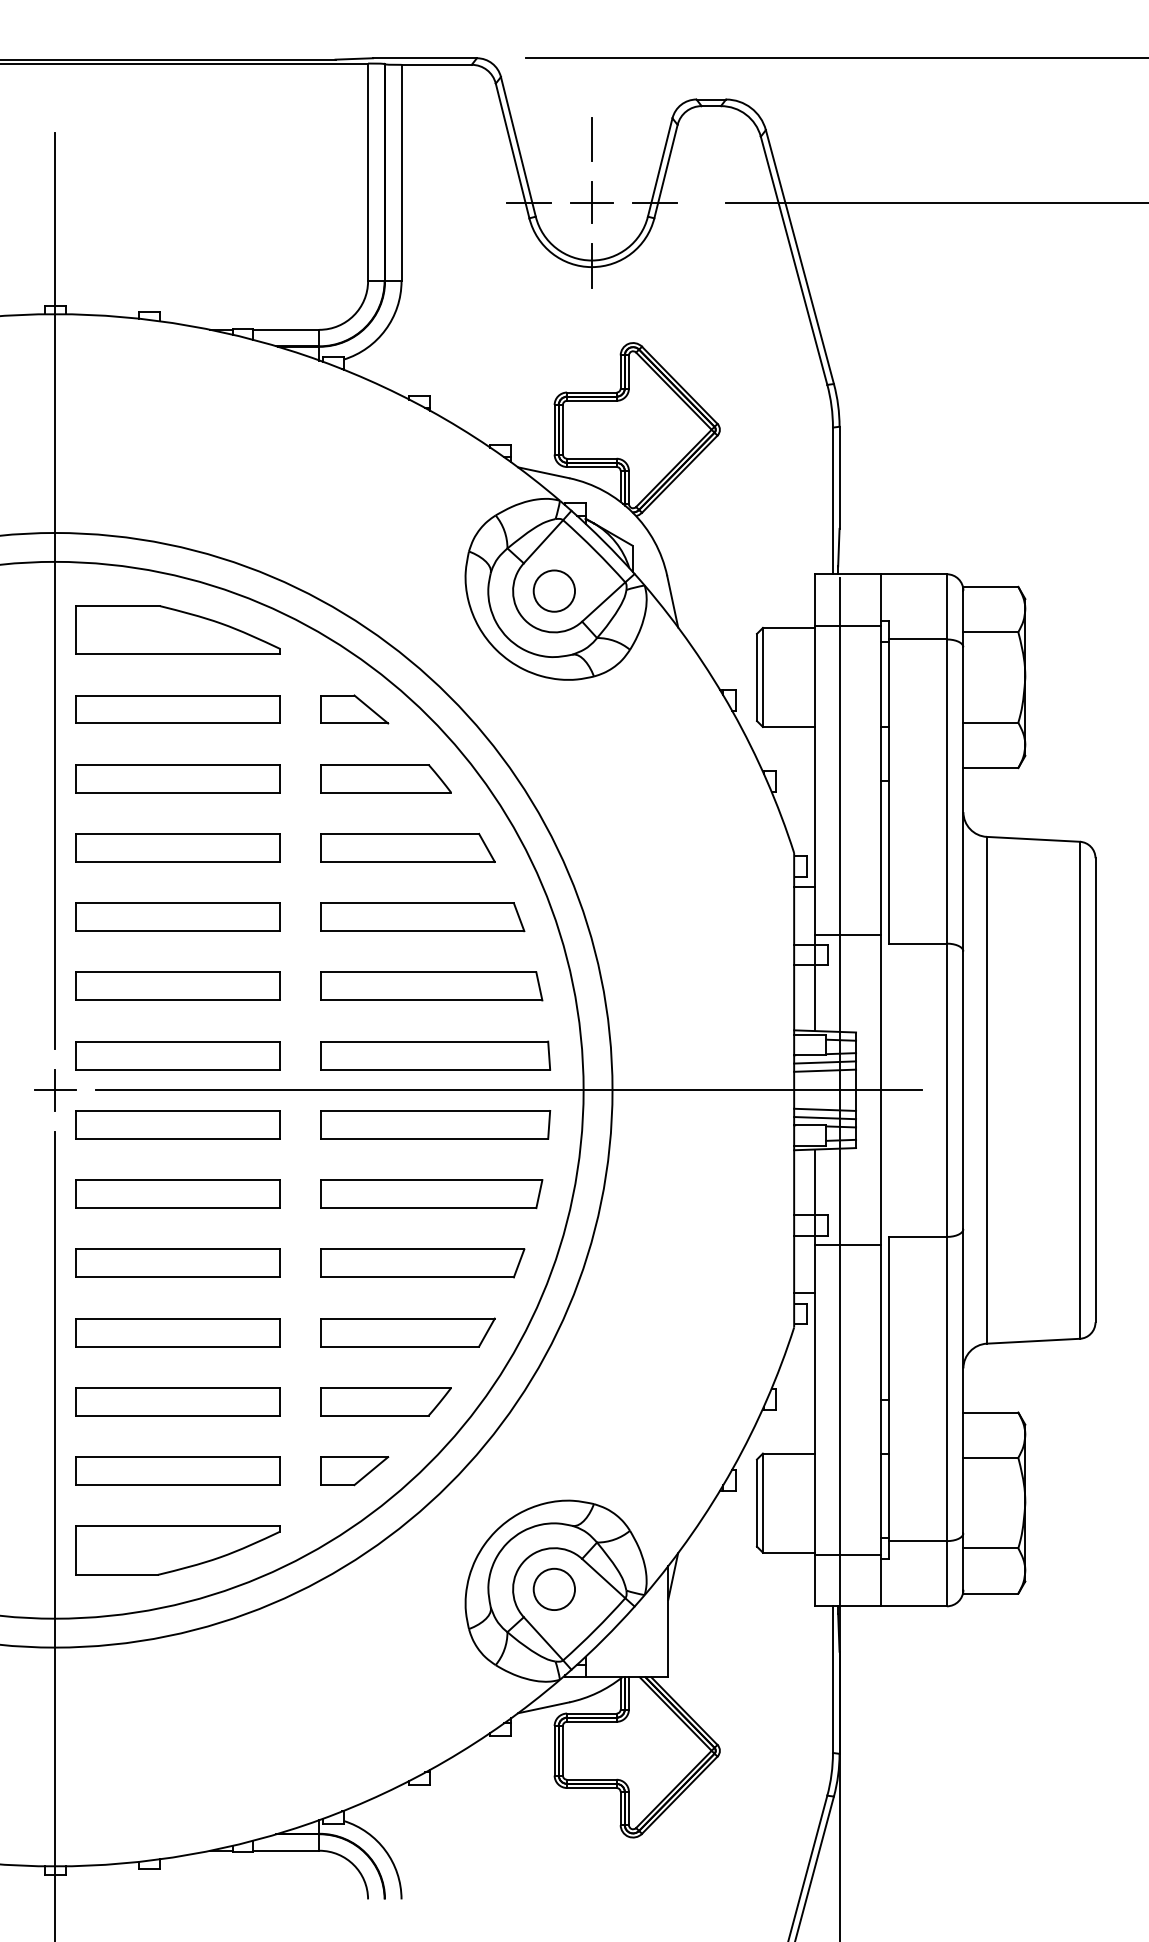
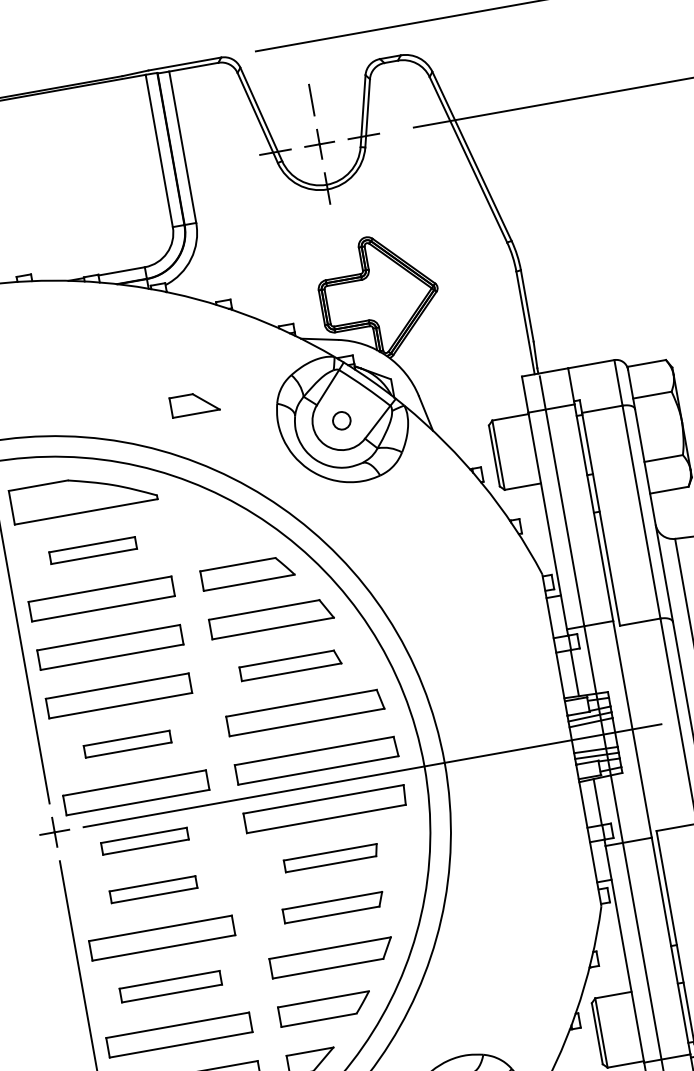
circle: (554, 590) -> (341, 420), size x0.6
part: (177, 709) -> (92, 550), size x0.6
part: (354, 709) -> (194, 403), moved
part: (422, 917) -> (290, 665), size x0.7
part: (177, 985) -> (127, 743), size x0.6
part: (177, 1124) -> (144, 841), size x0.6
part: (177, 1193) -> (153, 889), size x0.6
part: (431, 1194) -> (331, 858), size x0.6
part: (422, 1263) -> (333, 907), size x0.7
part: (177, 1332) -> (170, 986), size x0.7

